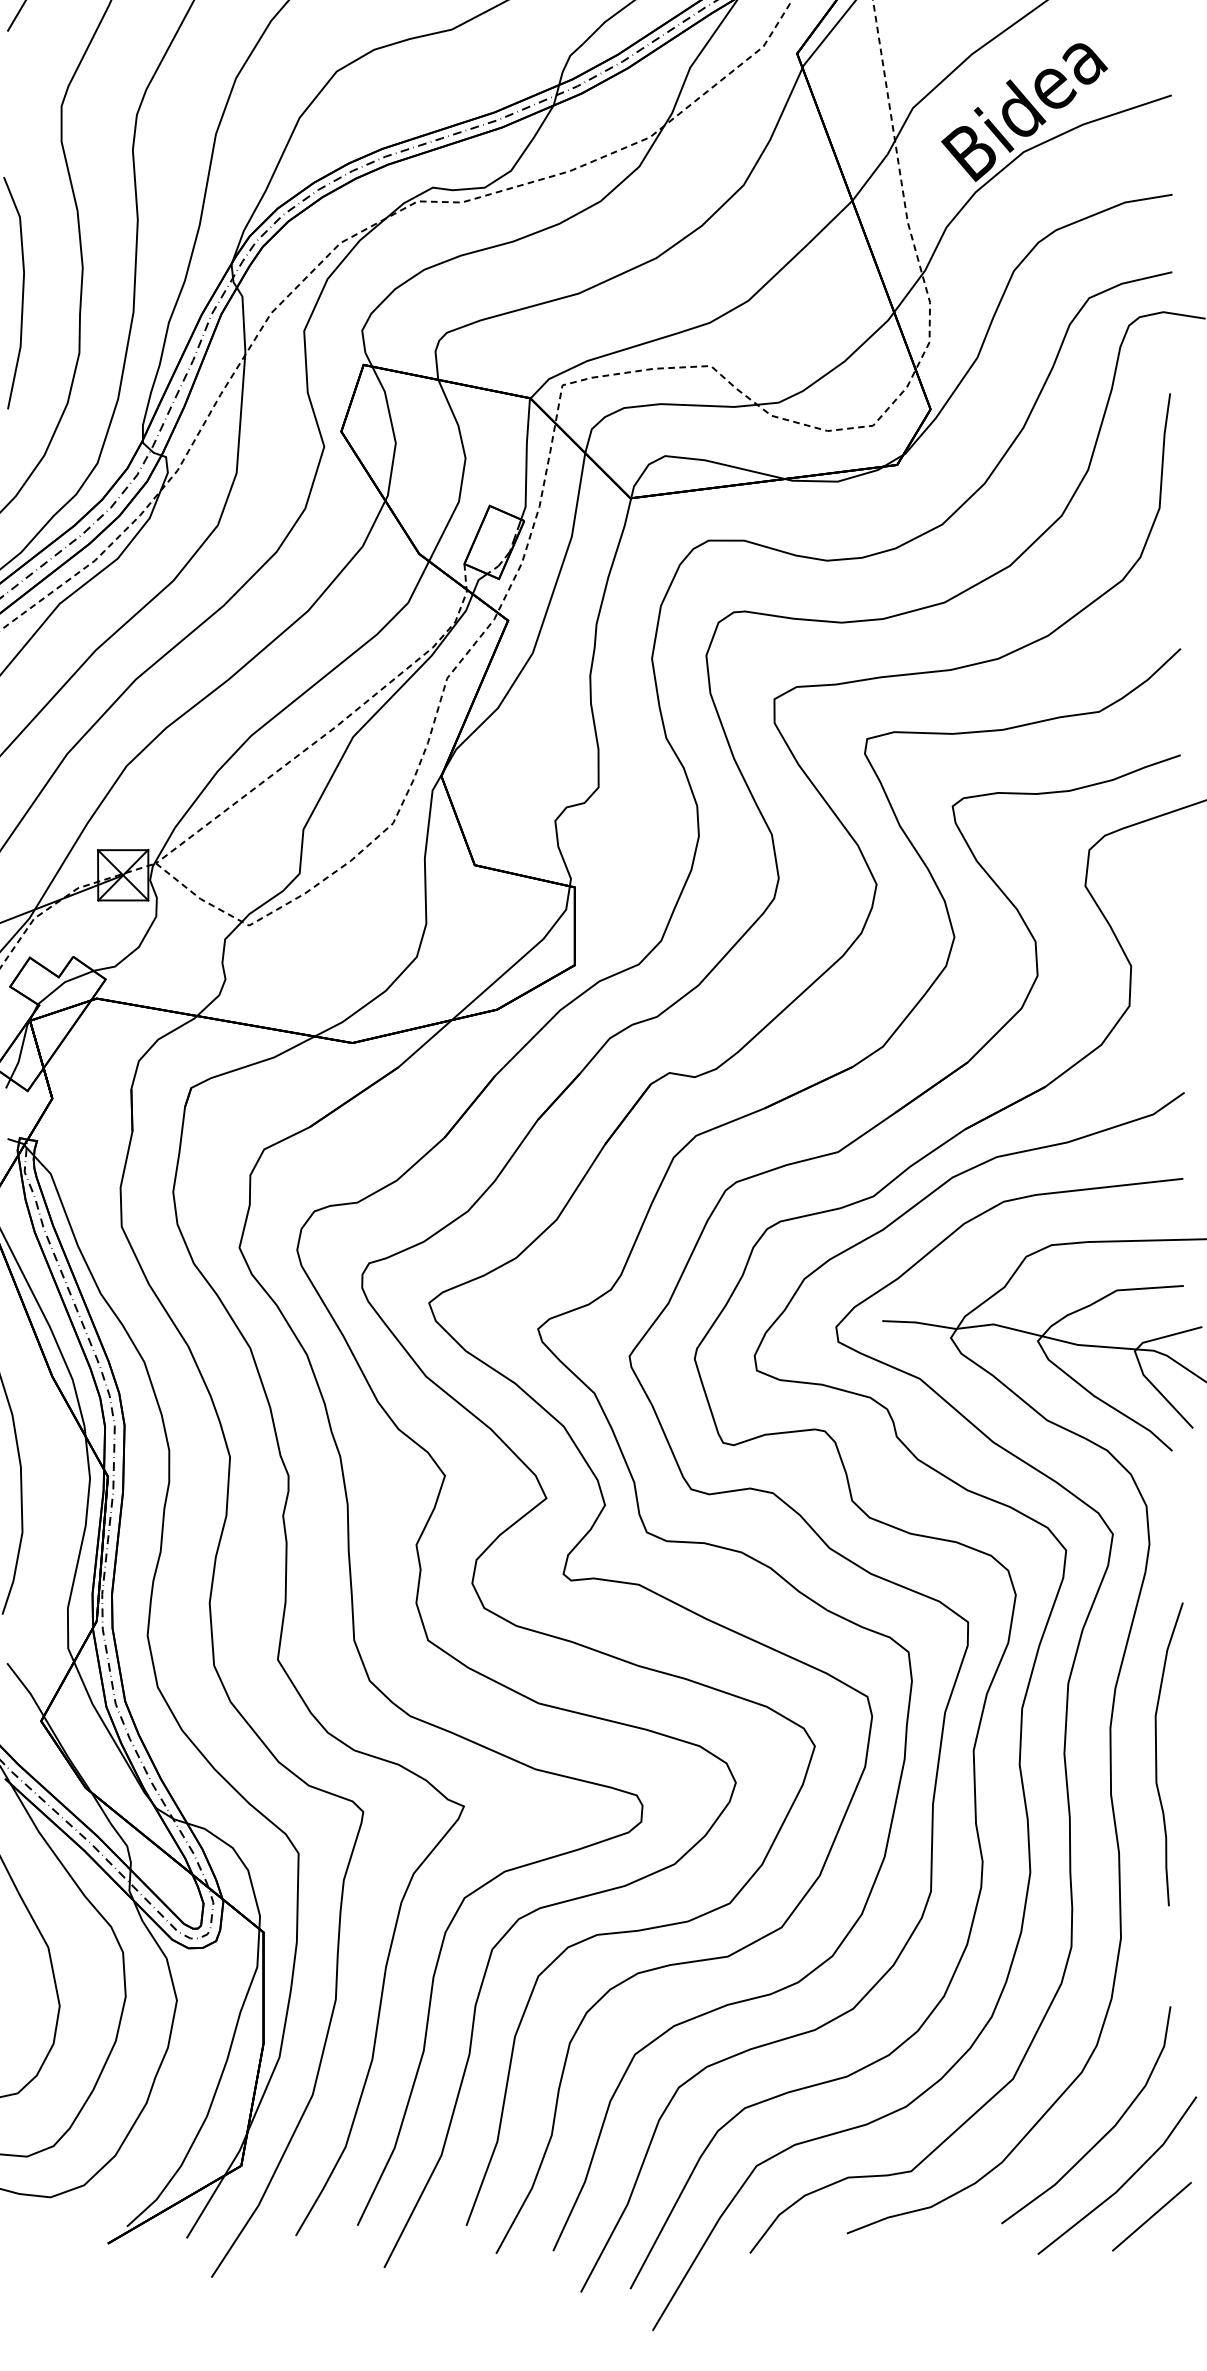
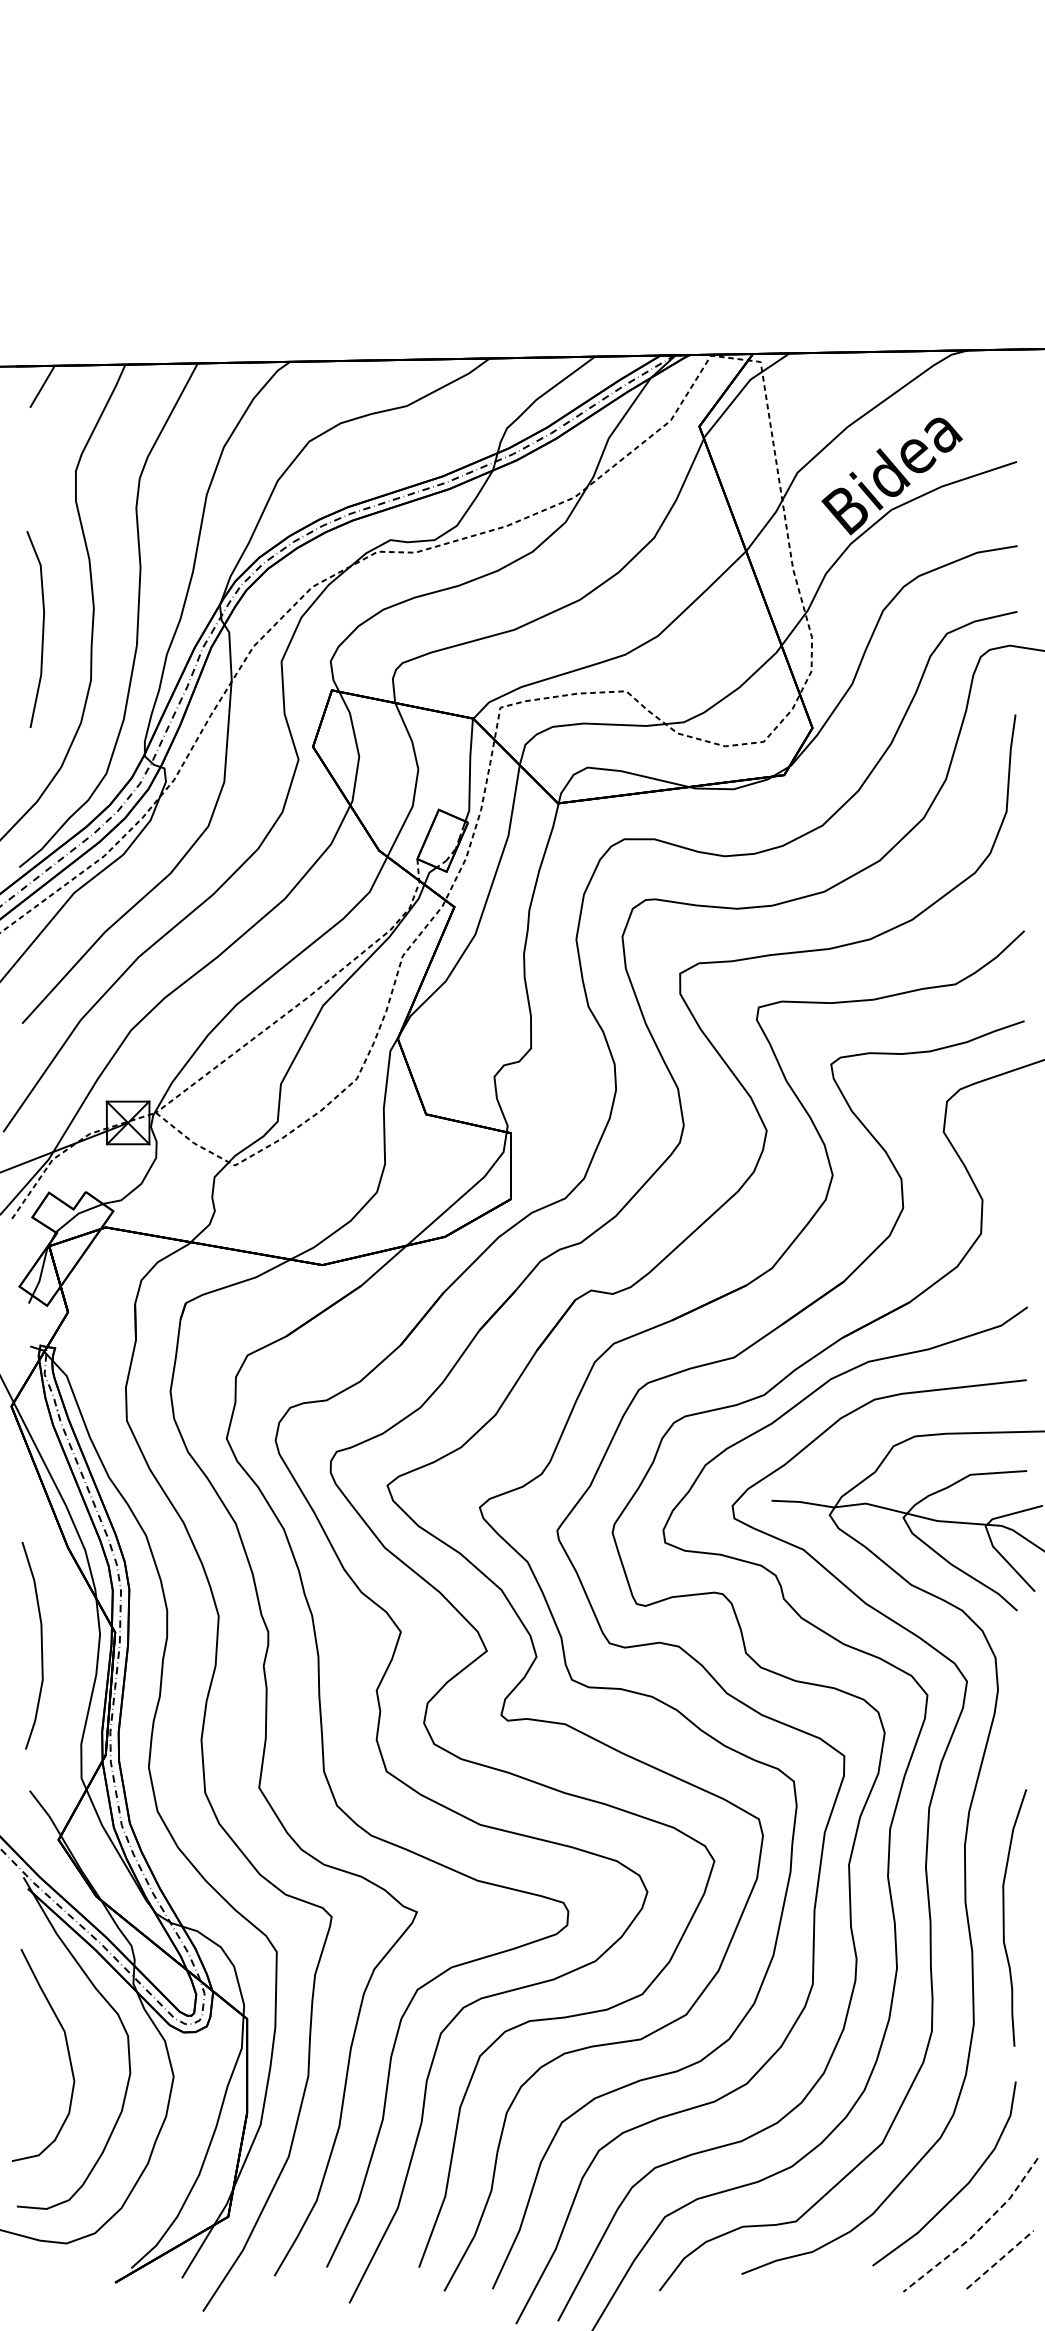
curve: (1157, 1753) -> (1004, 1917), moved
line: (1125, 2183) -> (977, 2231), solid -> dashed
line: (1152, 2216) -> (1000, 2259), solid -> dashed

